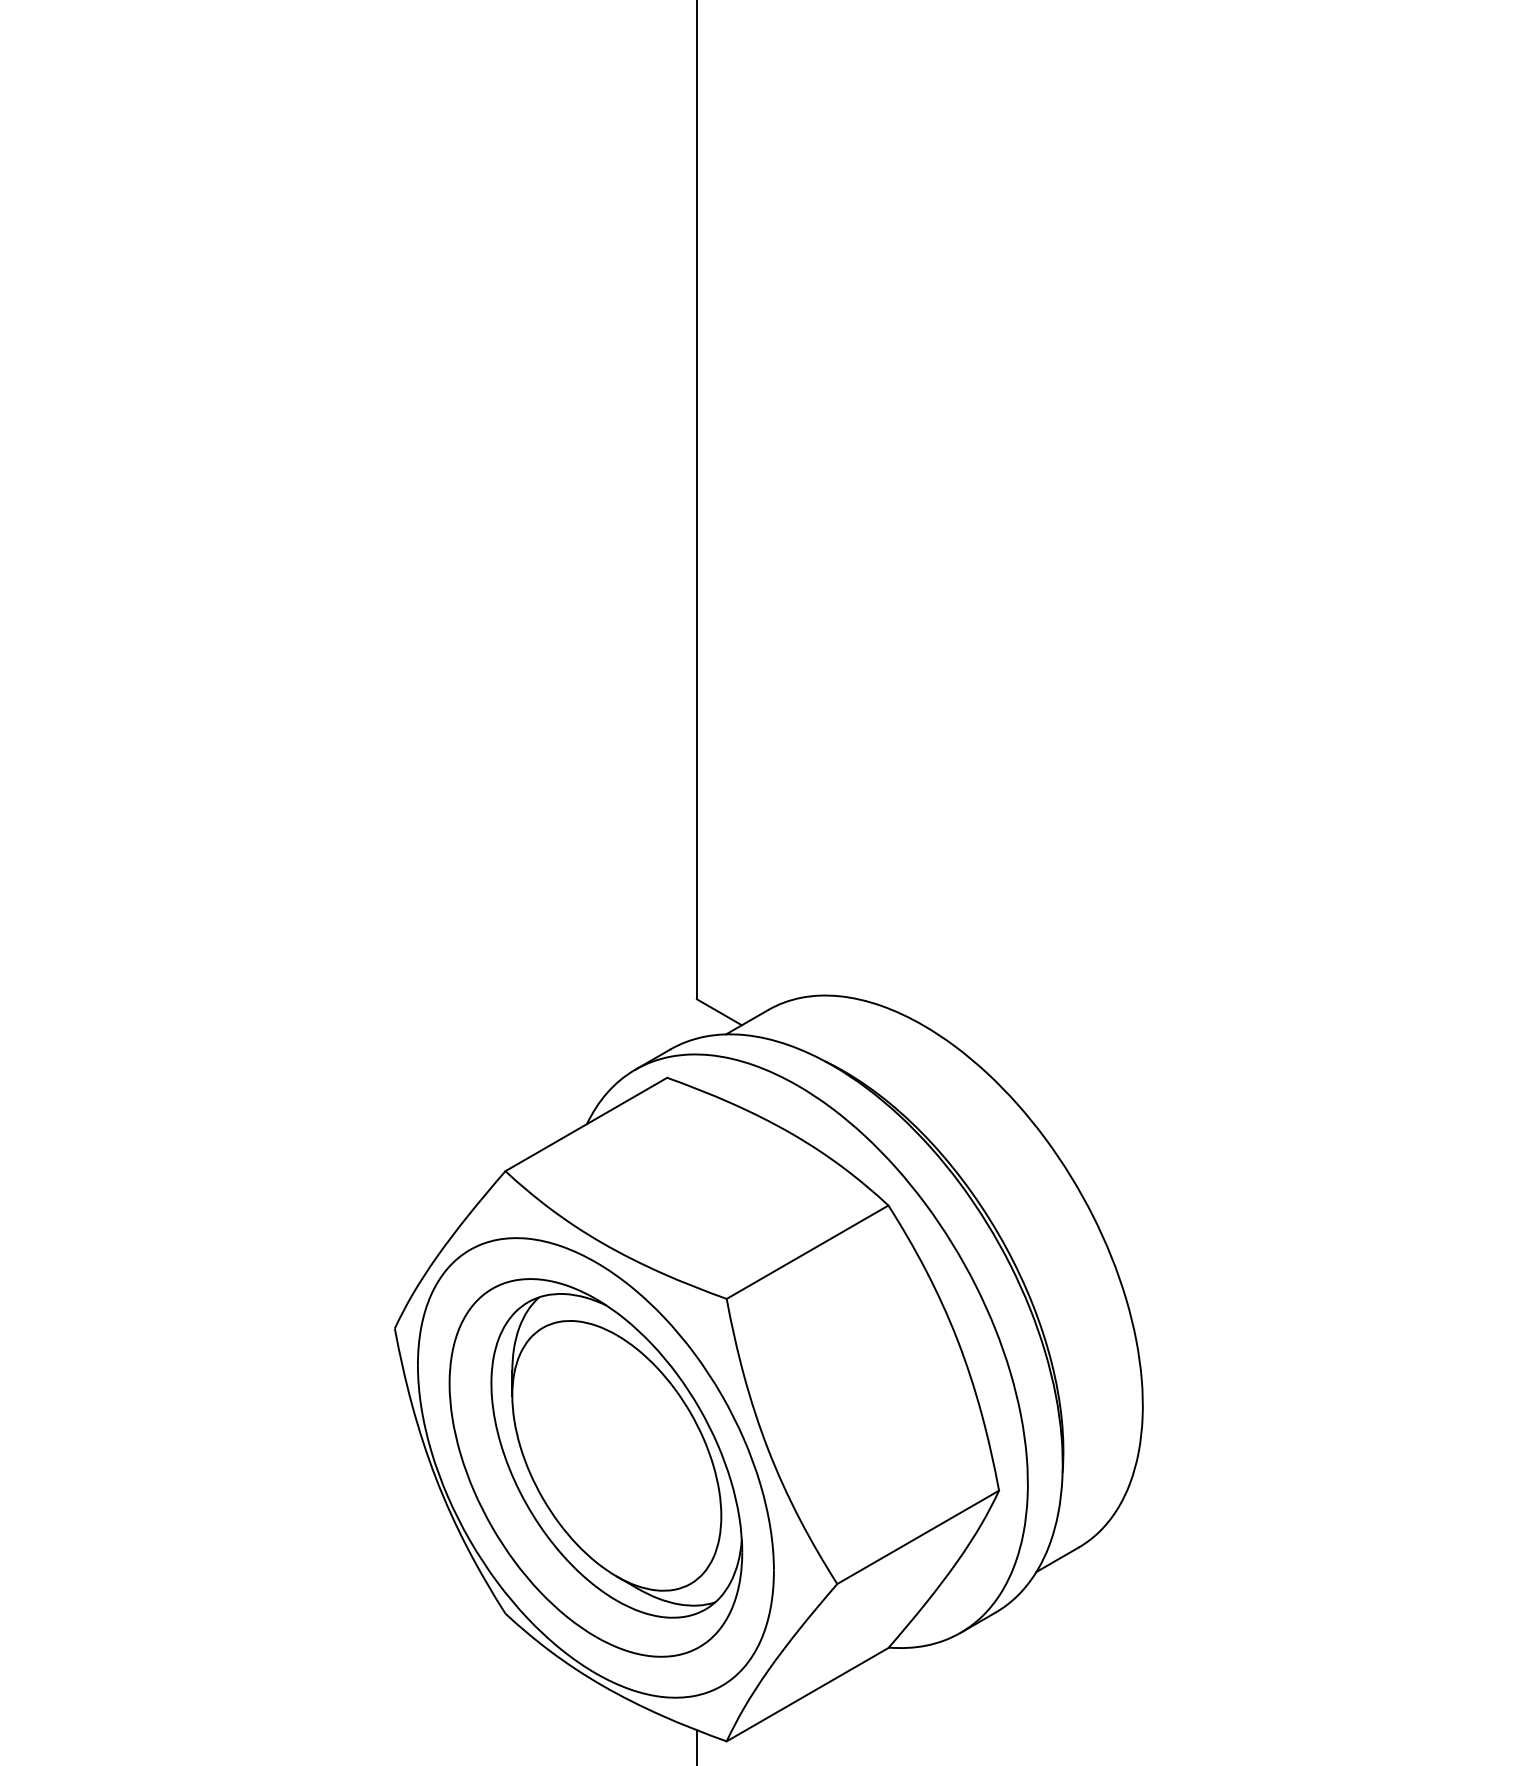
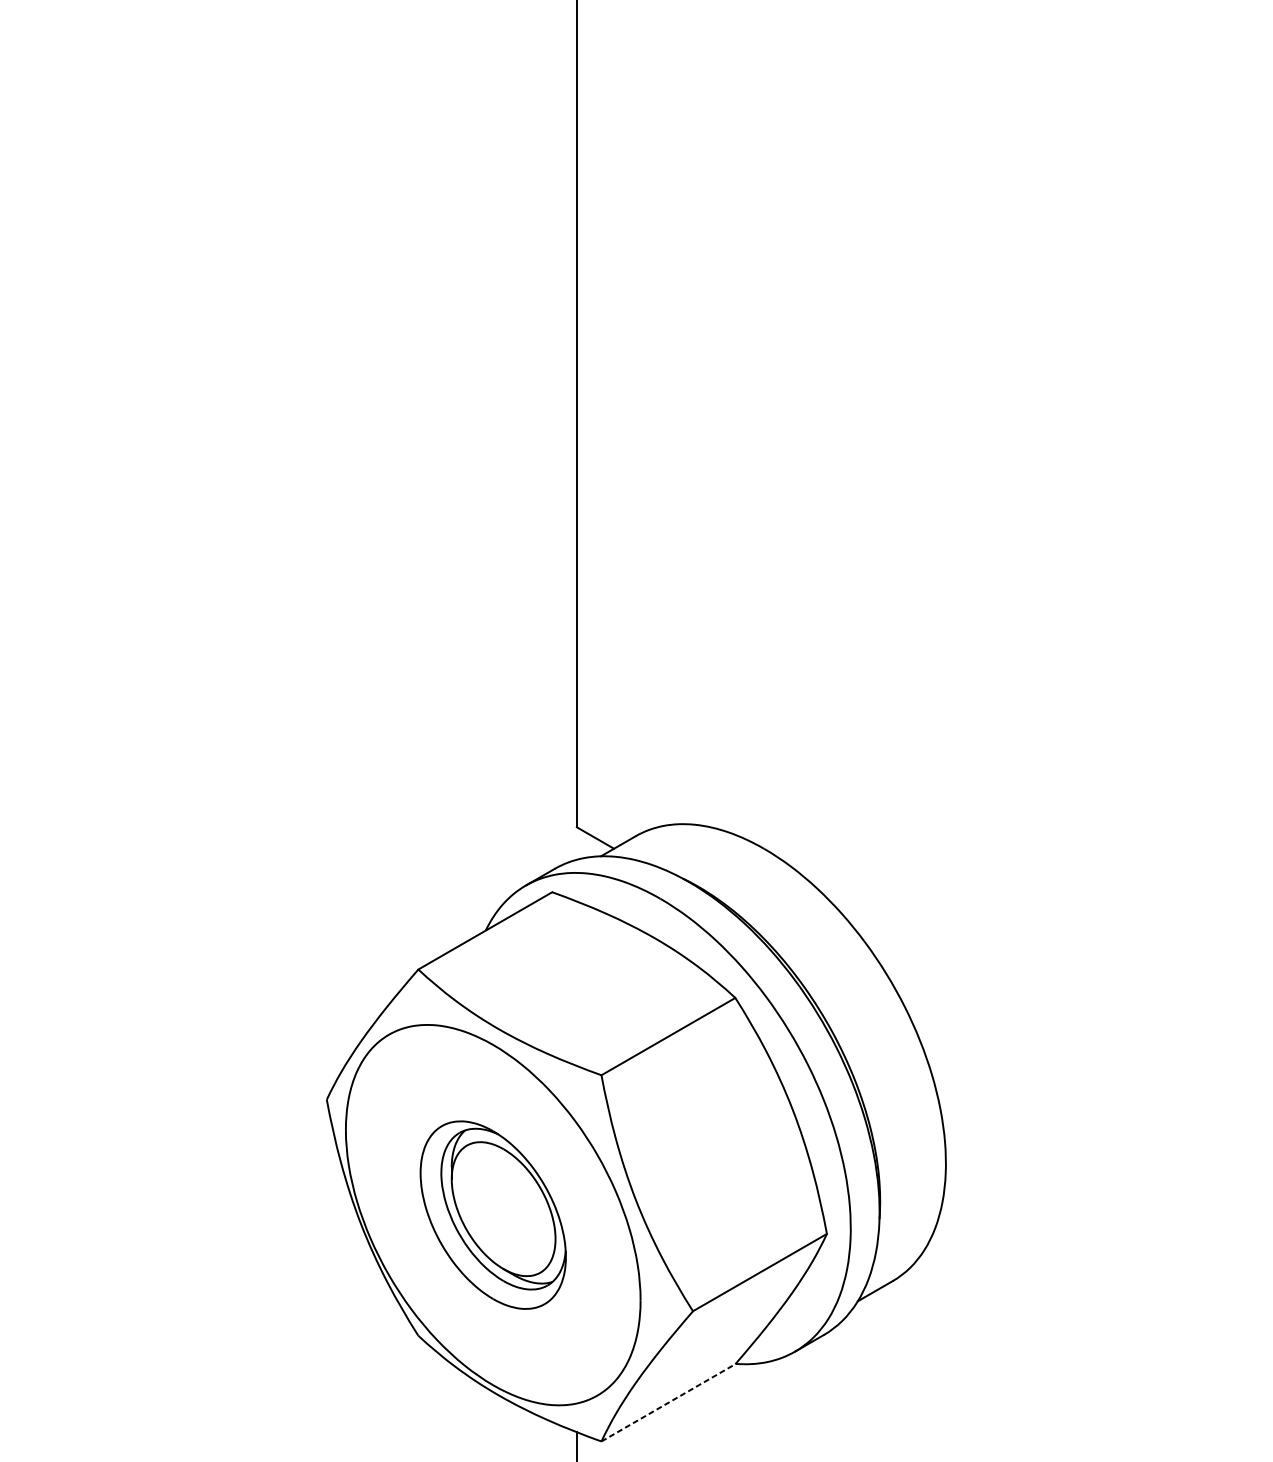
part: (595, 1467) -> (492, 1214), size x0.6
line: (808, 1694) -> (669, 1402), solid -> dashed

